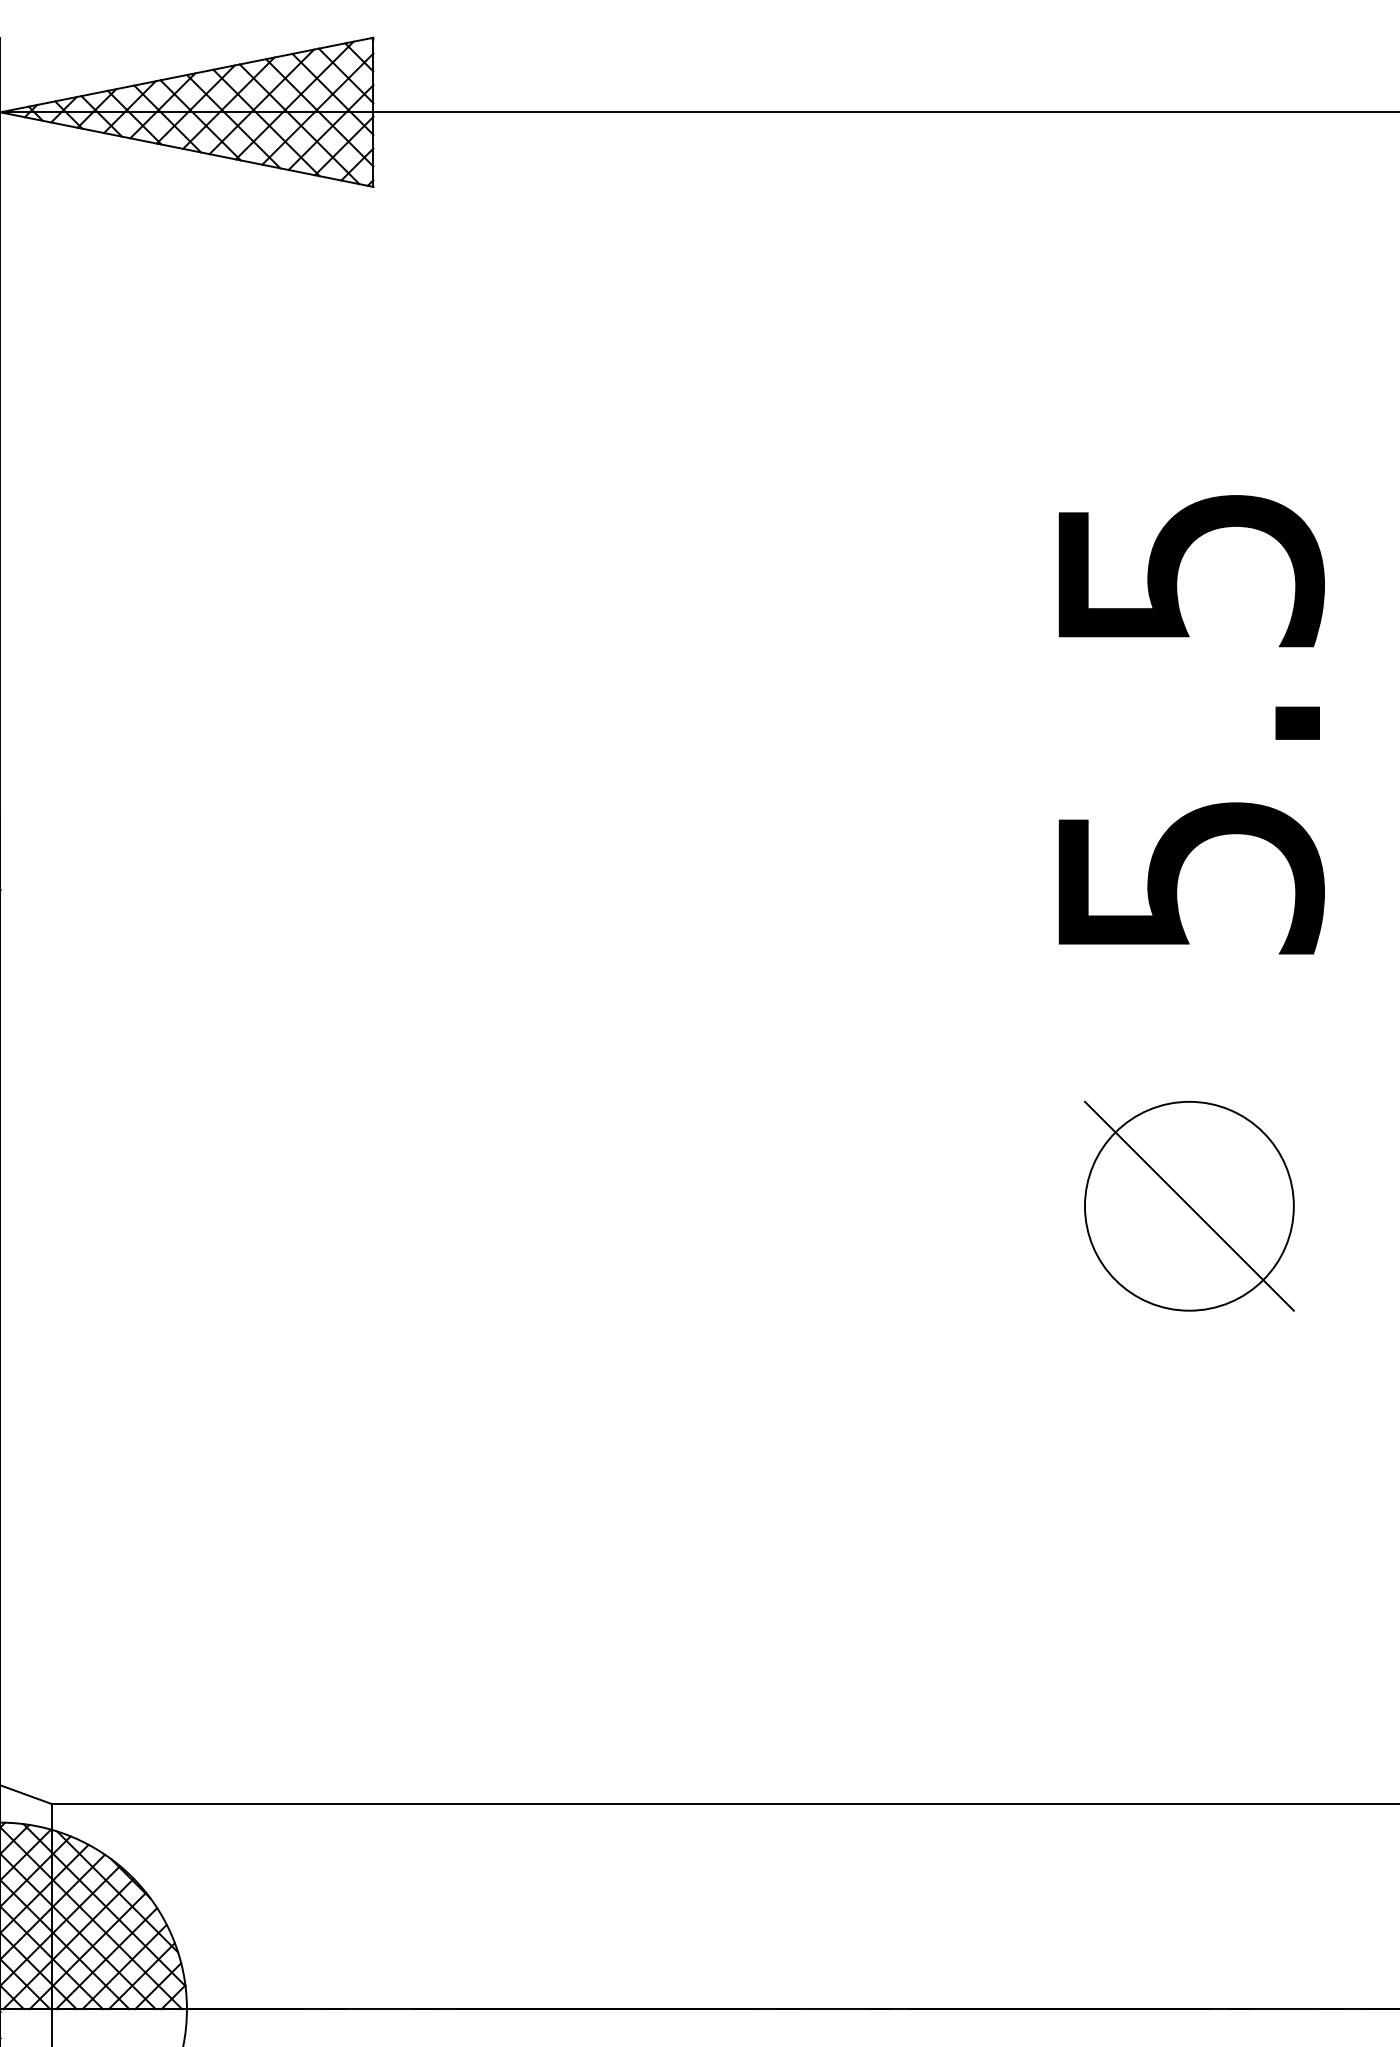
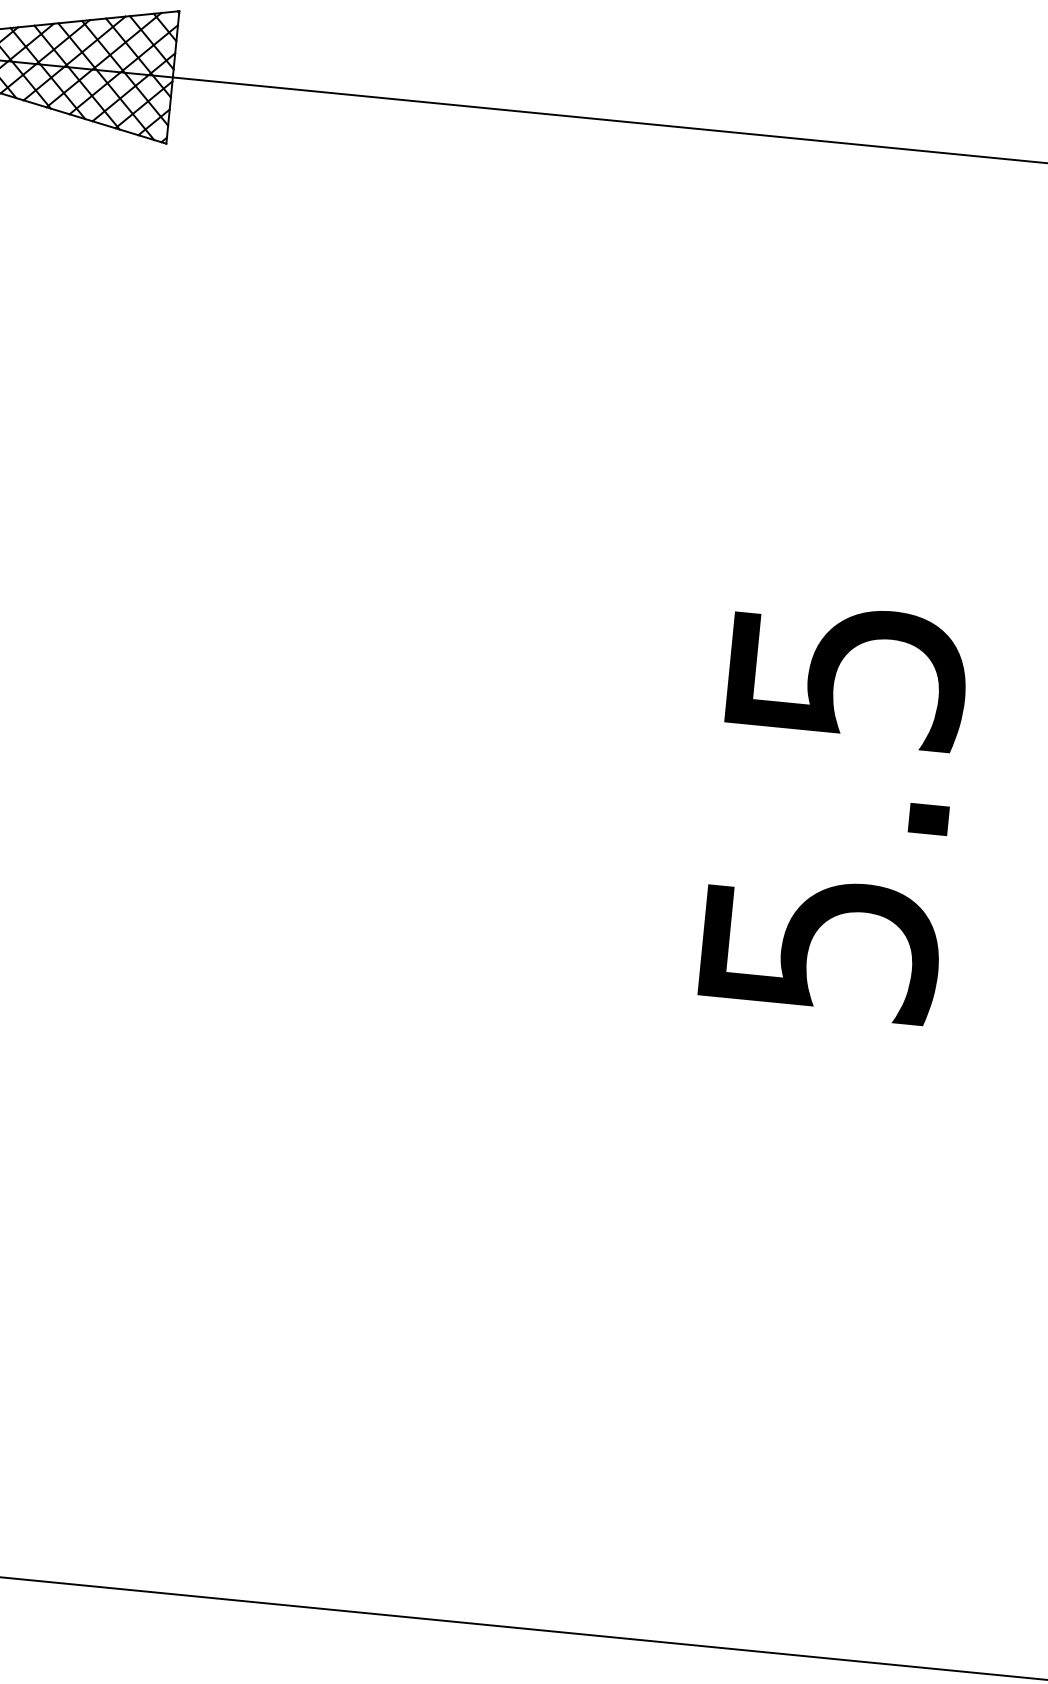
text: (1191, 724) -> (834, 811), moved
part: (1188, 1205) -> (801, 1119), removed

